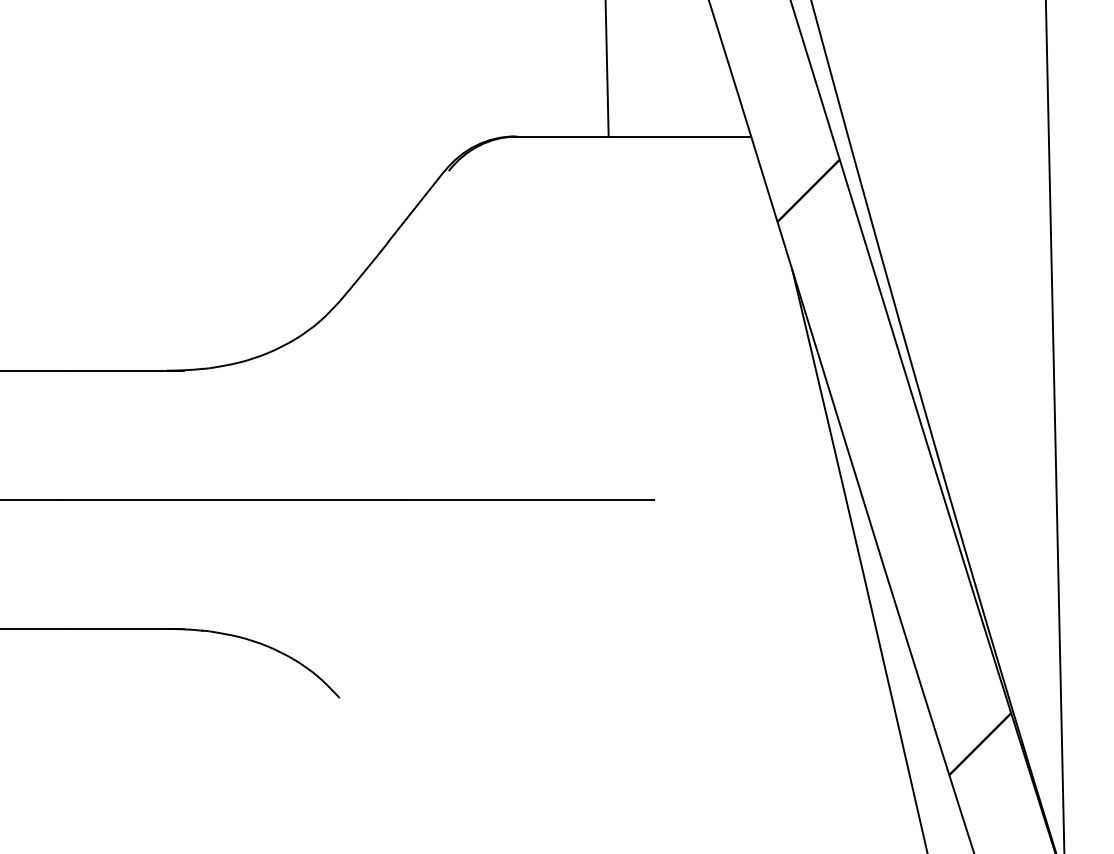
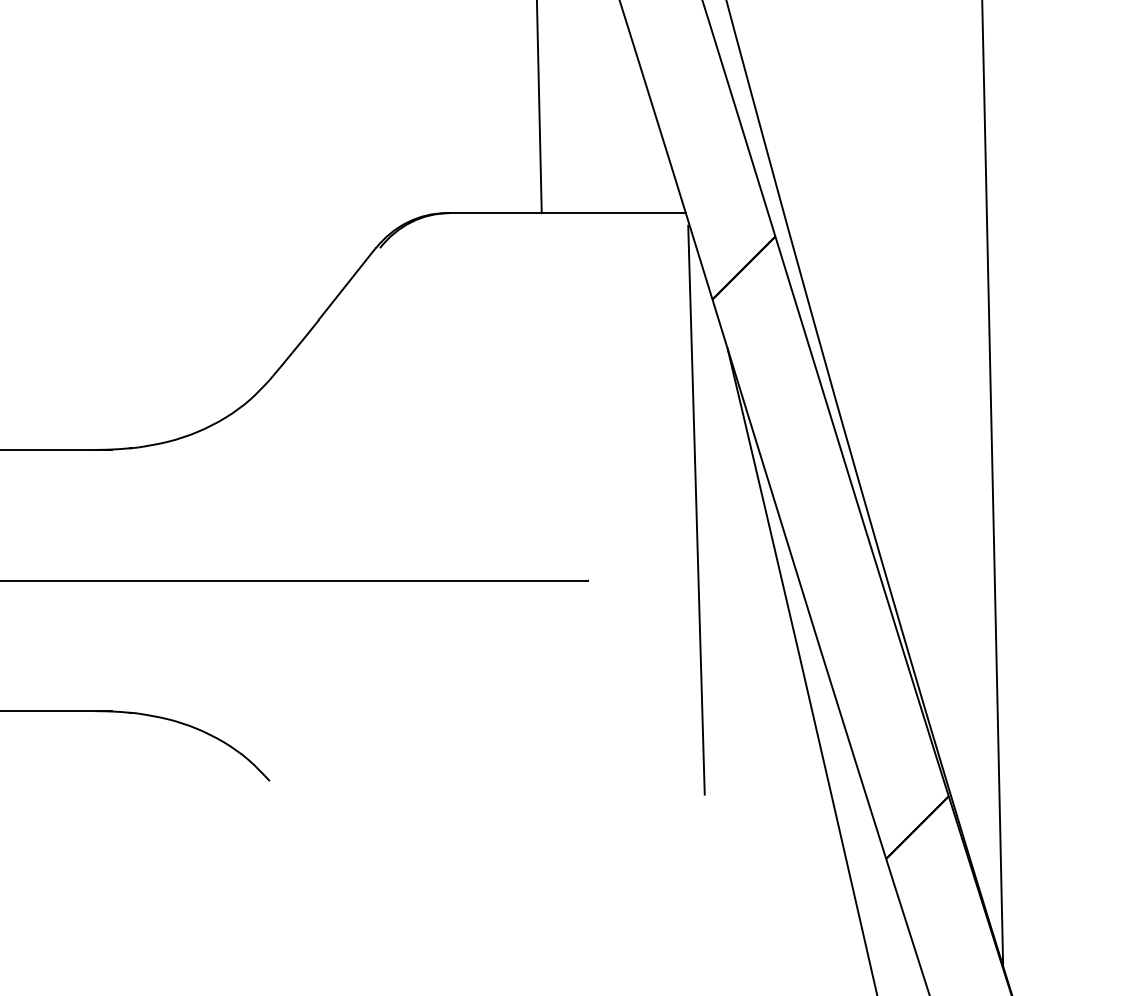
line: (761, 429) -> (696, 509), added

